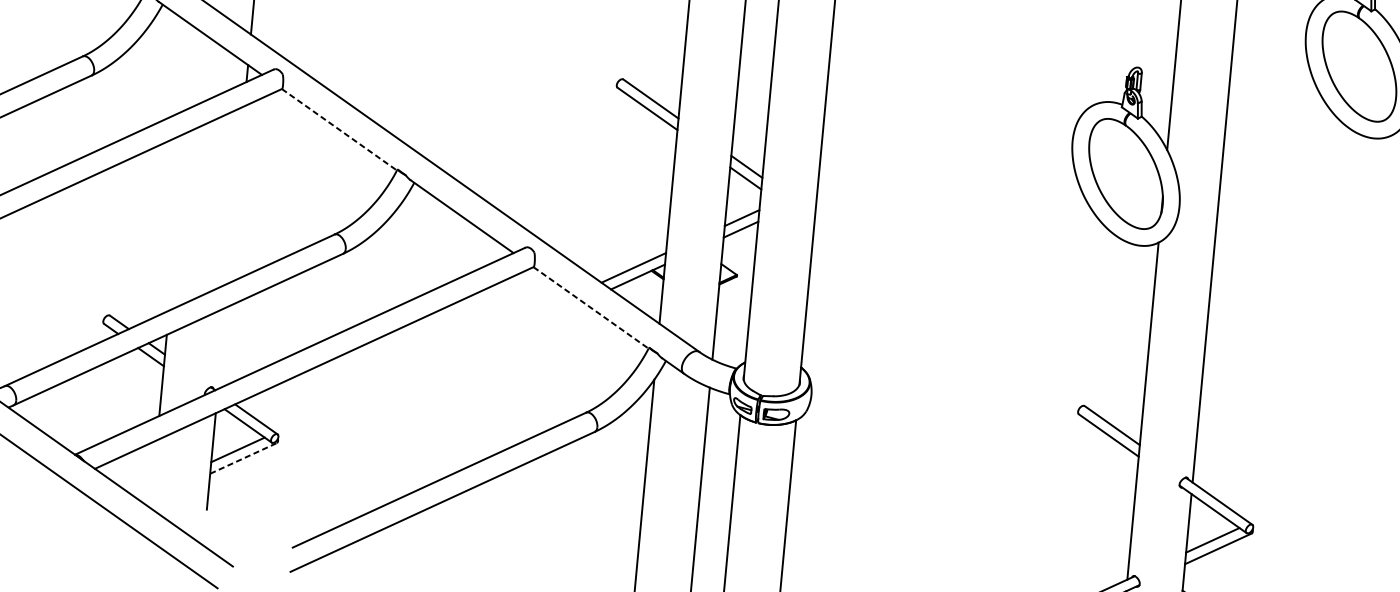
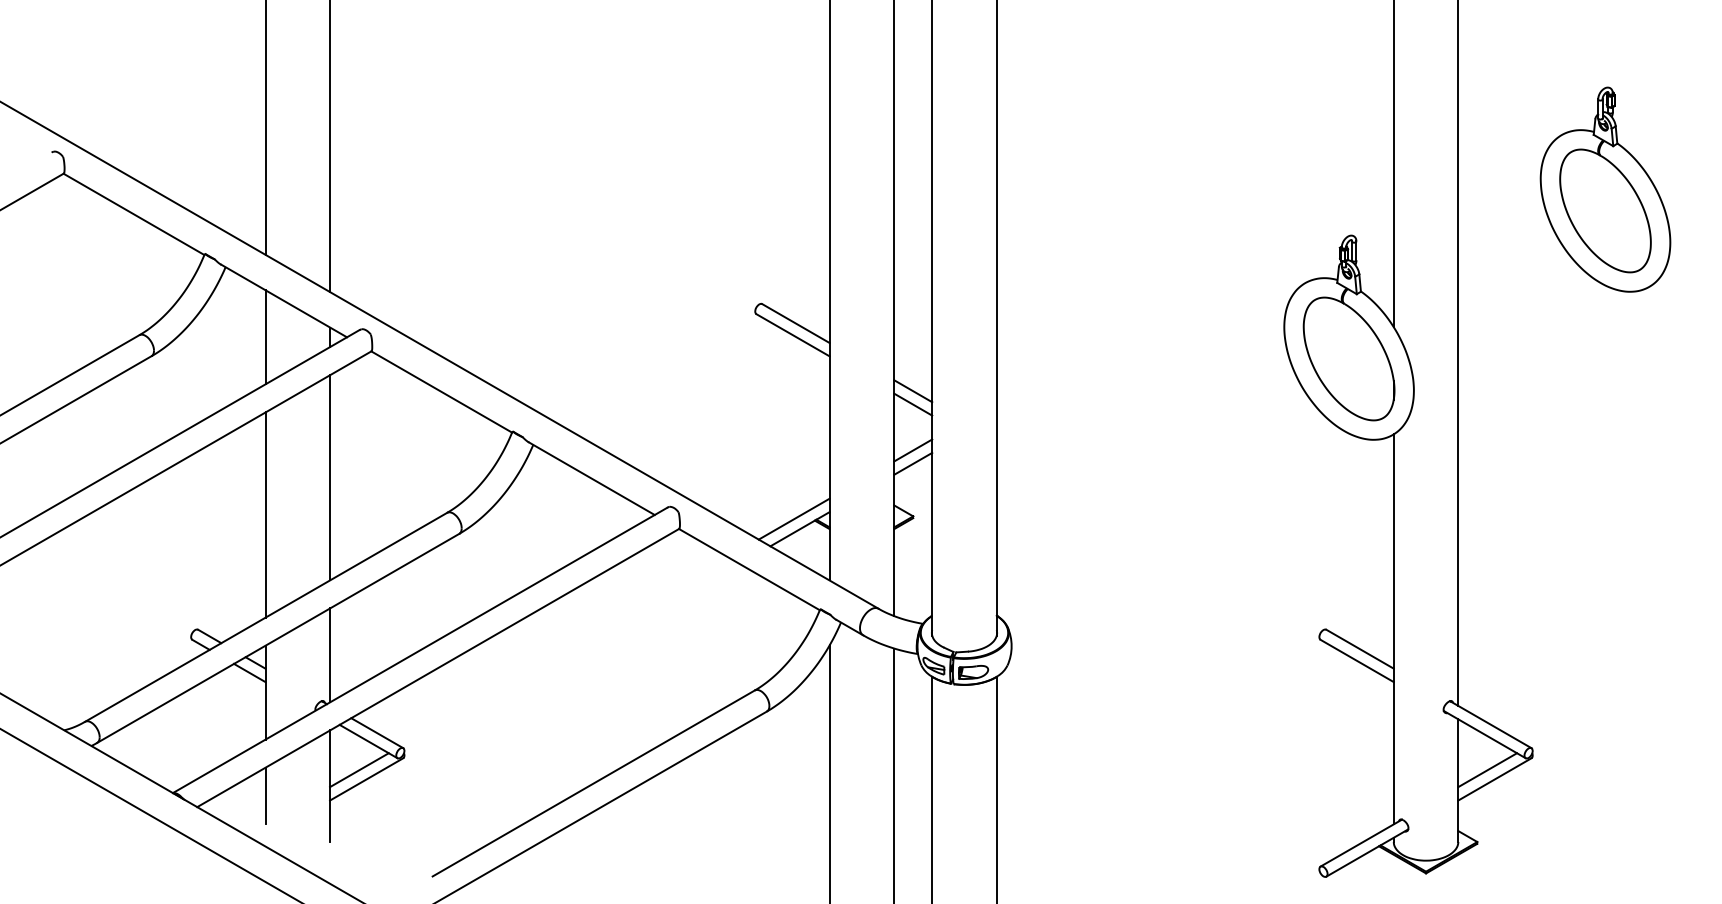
line: (191, 68) -> (265, 337), added
line: (340, 130) -> (442, 392), dashed -> solid
line: (236, 194) -> (330, 477), added
line: (177, 221) -> (265, 514), added
line: (591, 307) -> (749, 569), dashed -> solid
line: (222, 348) -> (330, 655), added
line: (244, 458) -> (367, 779), dashed -> solid
line: (154, 464) -> (265, 795), added

